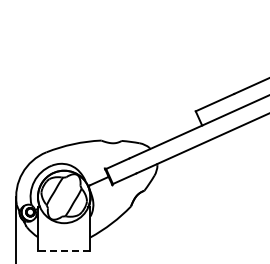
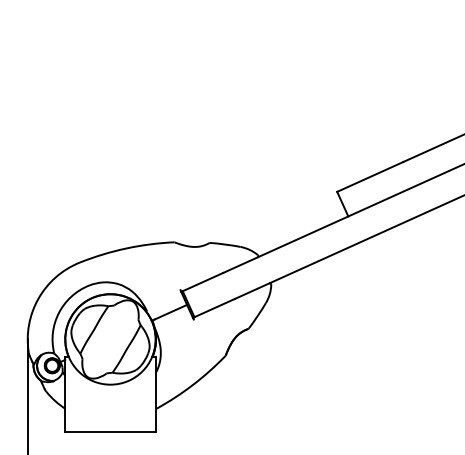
line: (63, 250) -> (109, 431), dashed -> solid

